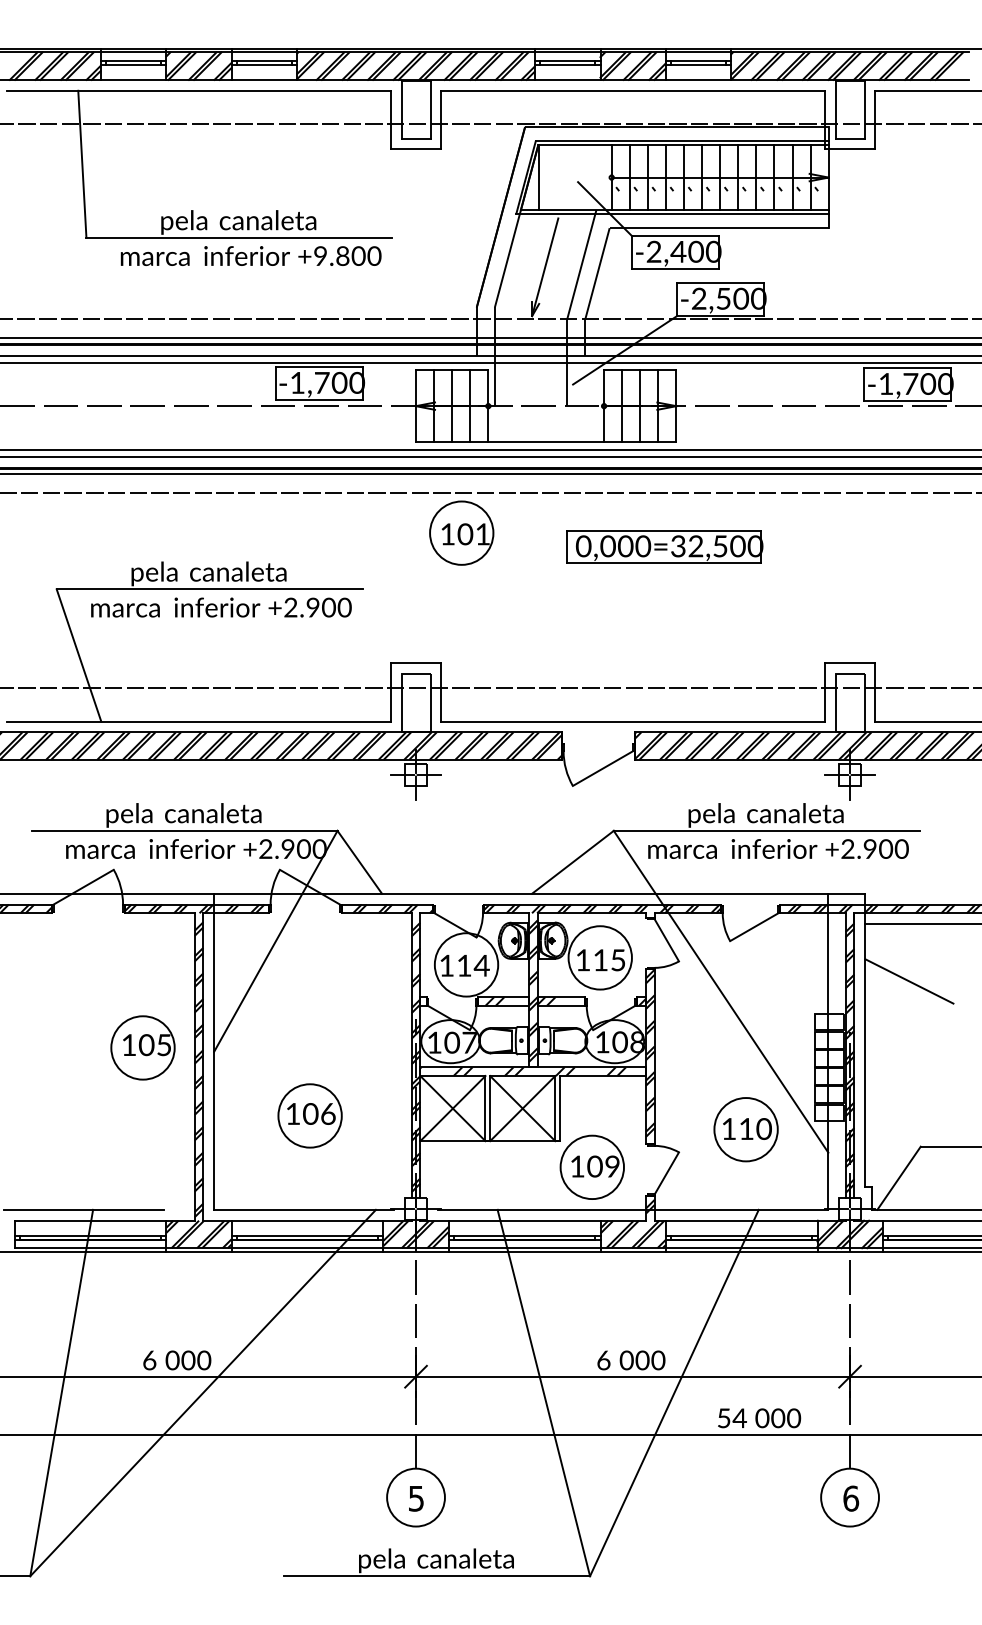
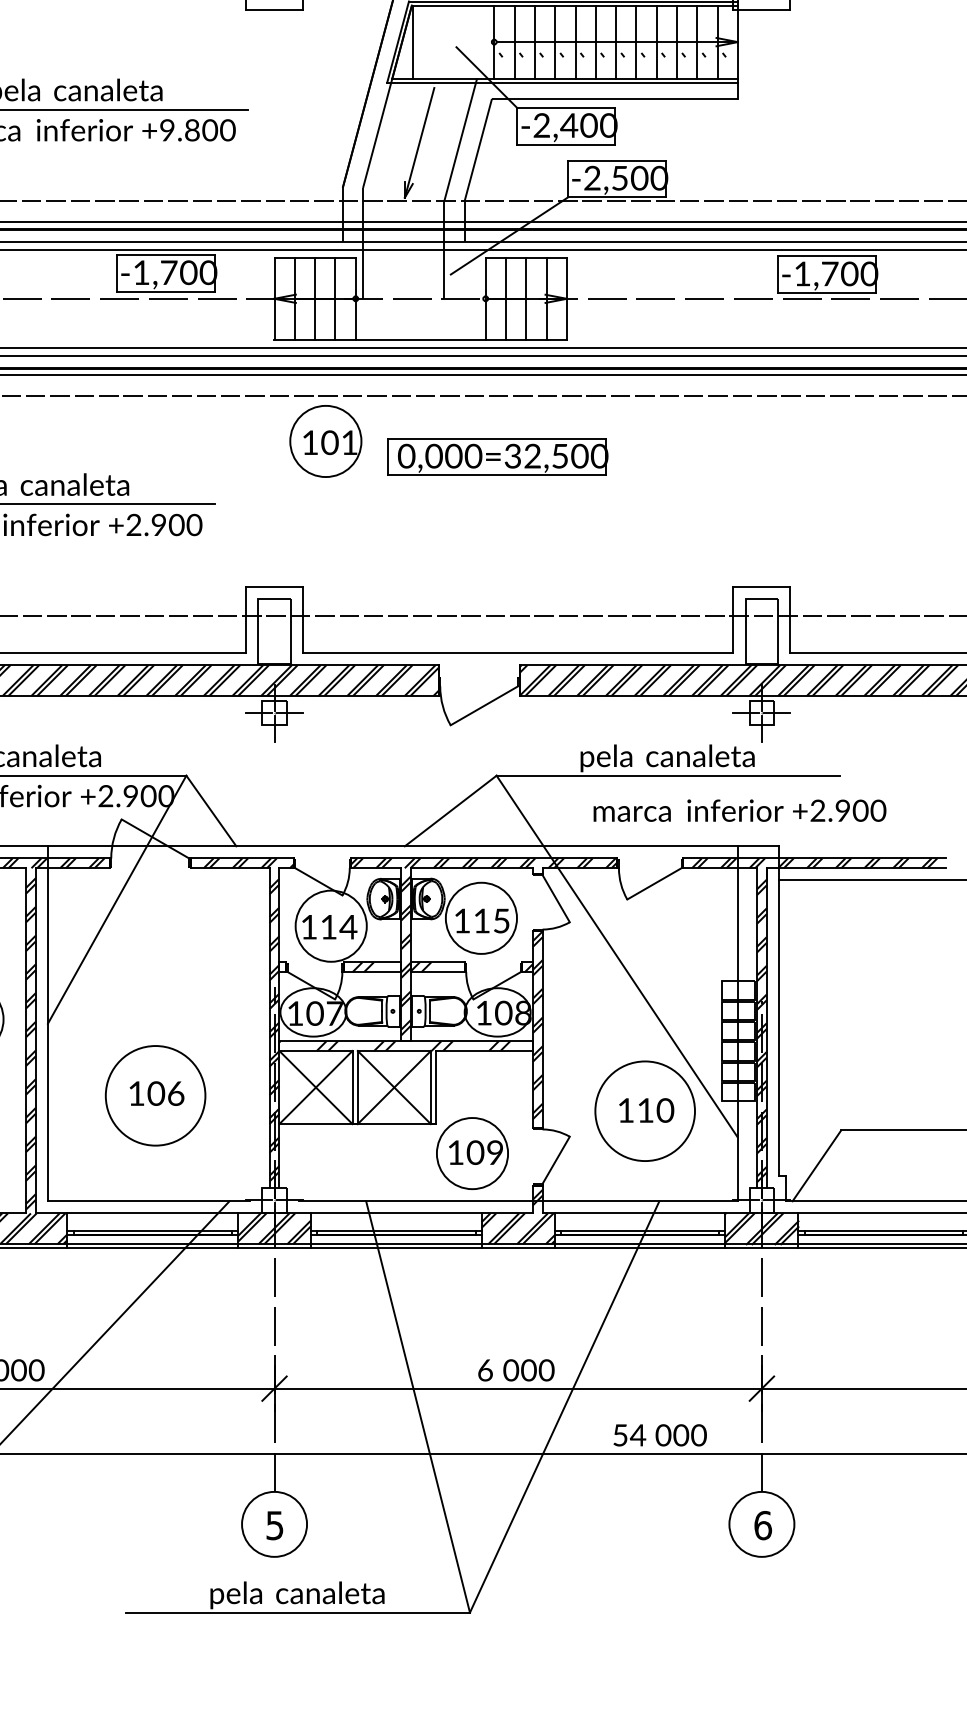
part: (664, 546) -> (497, 456), moved
text: (778, 848) -> (739, 810), moved
line: (909, 981) -> (828, 944), removed
circle: (309, 1115) -> (154, 1095), size x1.4
circle: (745, 1129) -> (644, 1111), size x1.4

